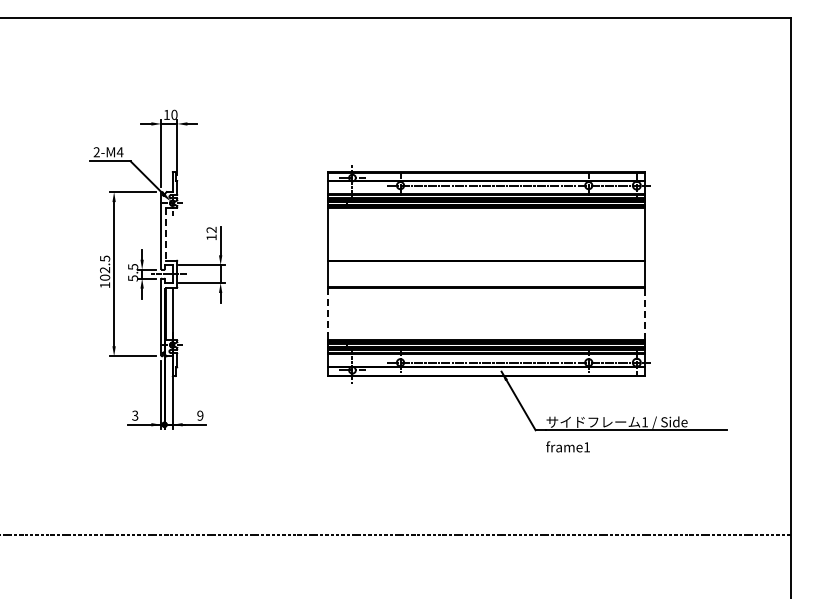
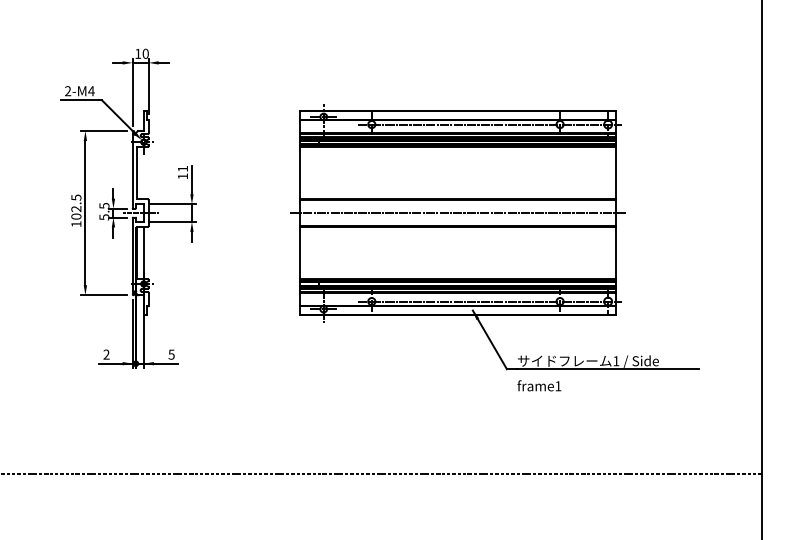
text: (211, 229) -> (182, 168), 12 -> 11
line: (166, 234) -> (137, 173), dashed -> solid
line: (486, 274) -> (457, 213), added
line: (644, 313) -> (615, 252), dashed -> solid
line: (328, 314) -> (299, 253), dashed -> solid
text: (135, 415) -> (106, 354), 3 -> 2
text: (200, 415) -> (171, 354), 9 -> 5

